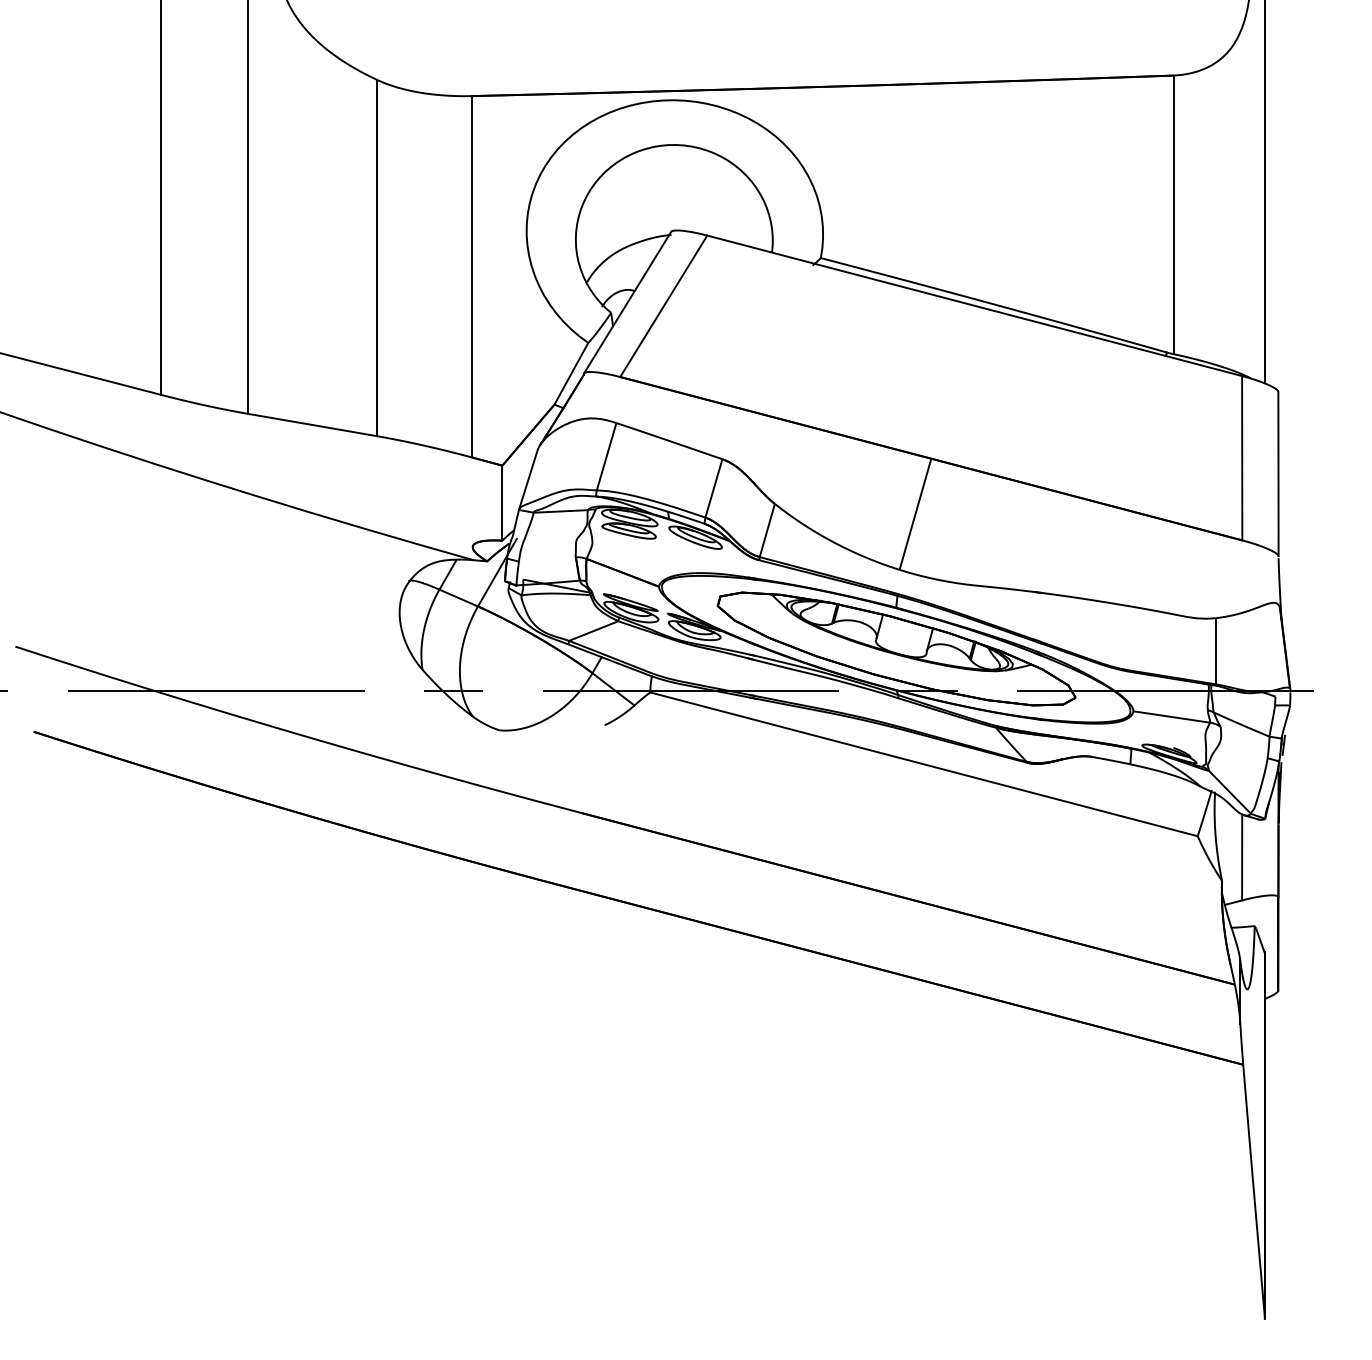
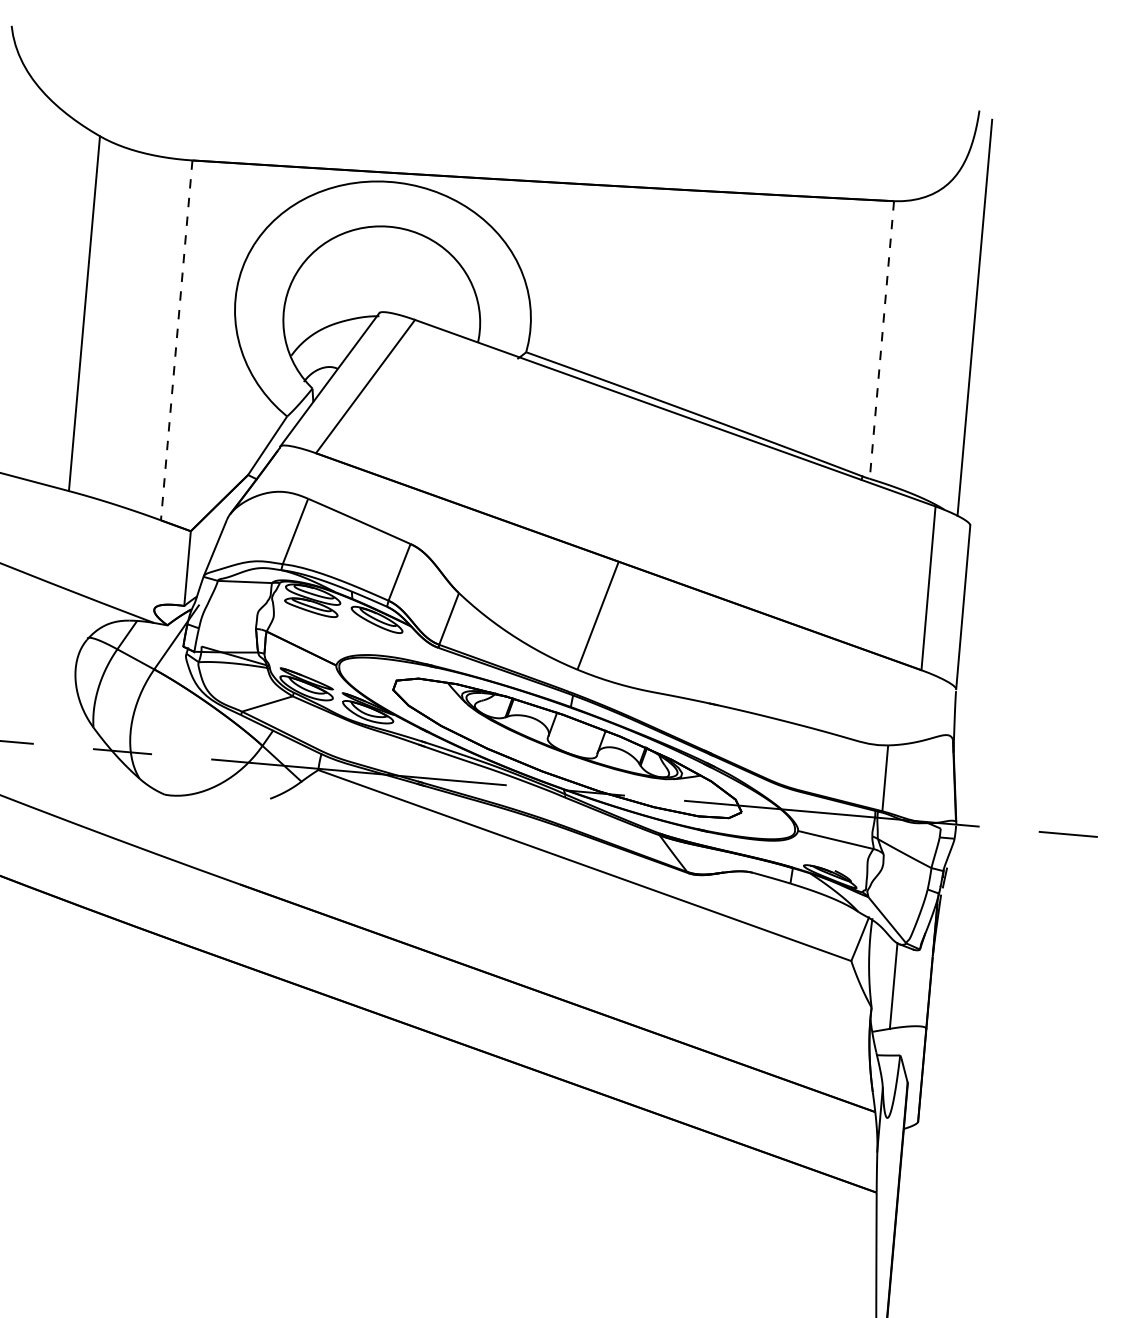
line: (1174, 215) -> (882, 340), solid -> dashed
line: (471, 276) -> (176, 340), solid -> dashed

